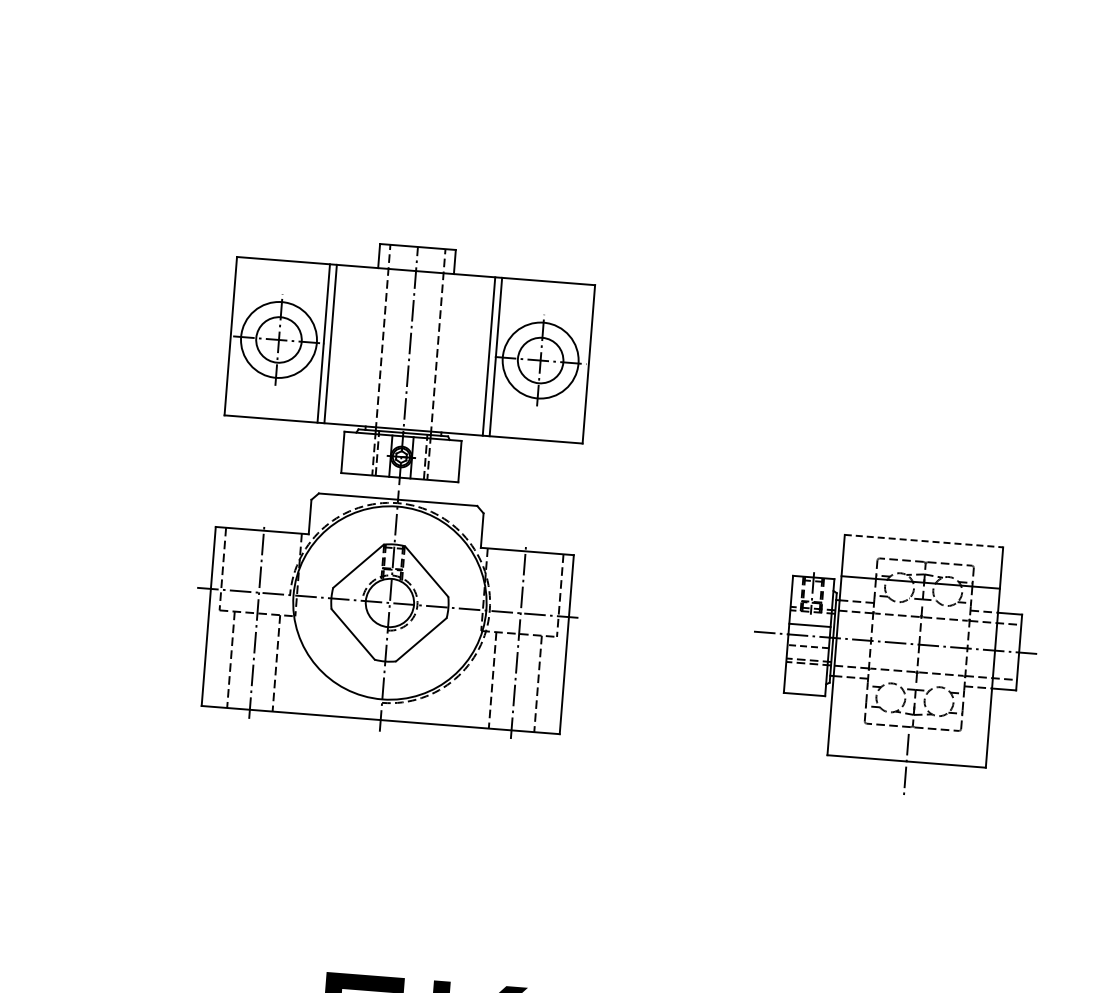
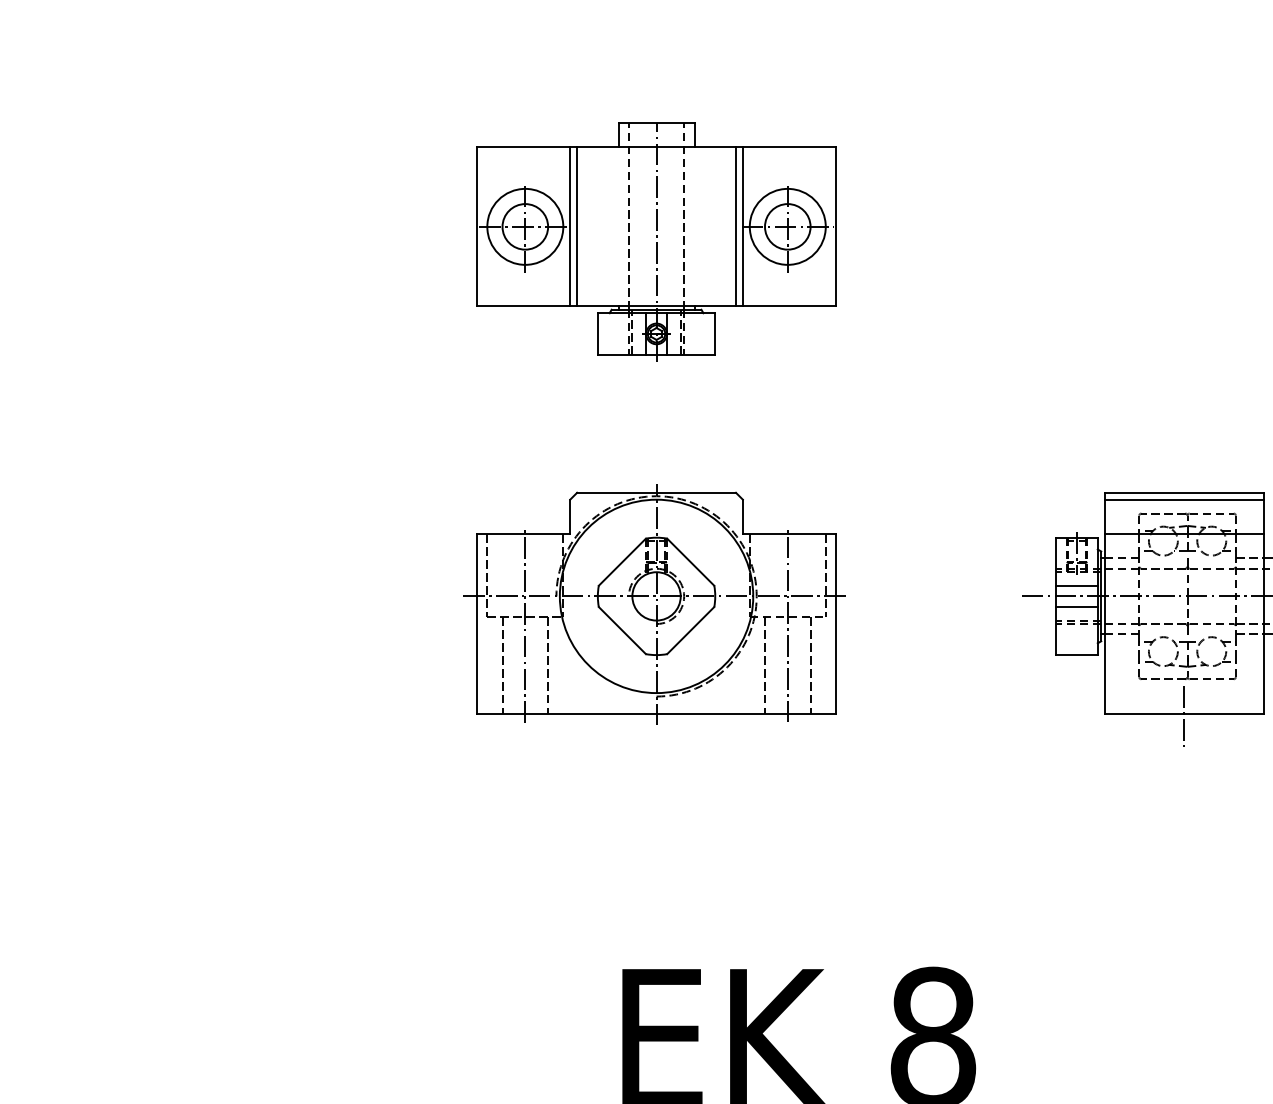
part: (408, 364) -> (656, 241), moved
line: (924, 540) -> (1184, 492), dashed -> solid
line: (922, 547) -> (1183, 499), added
line: (808, 647) -> (1077, 607), dashed -> solid

